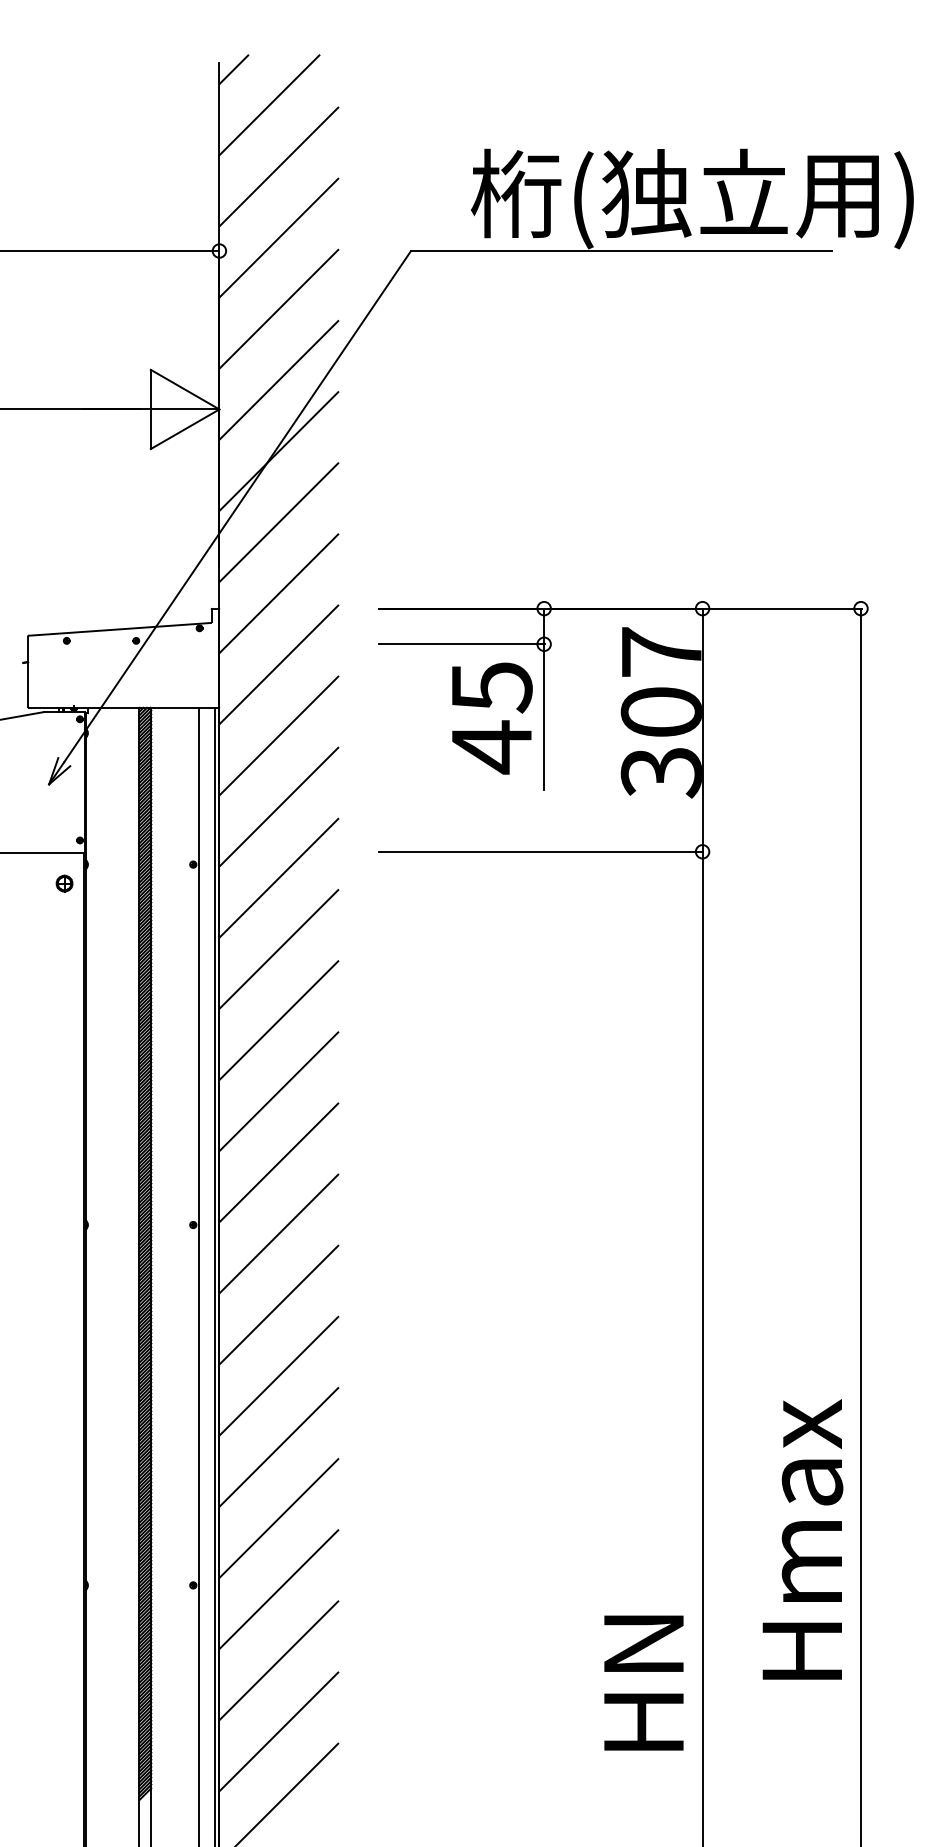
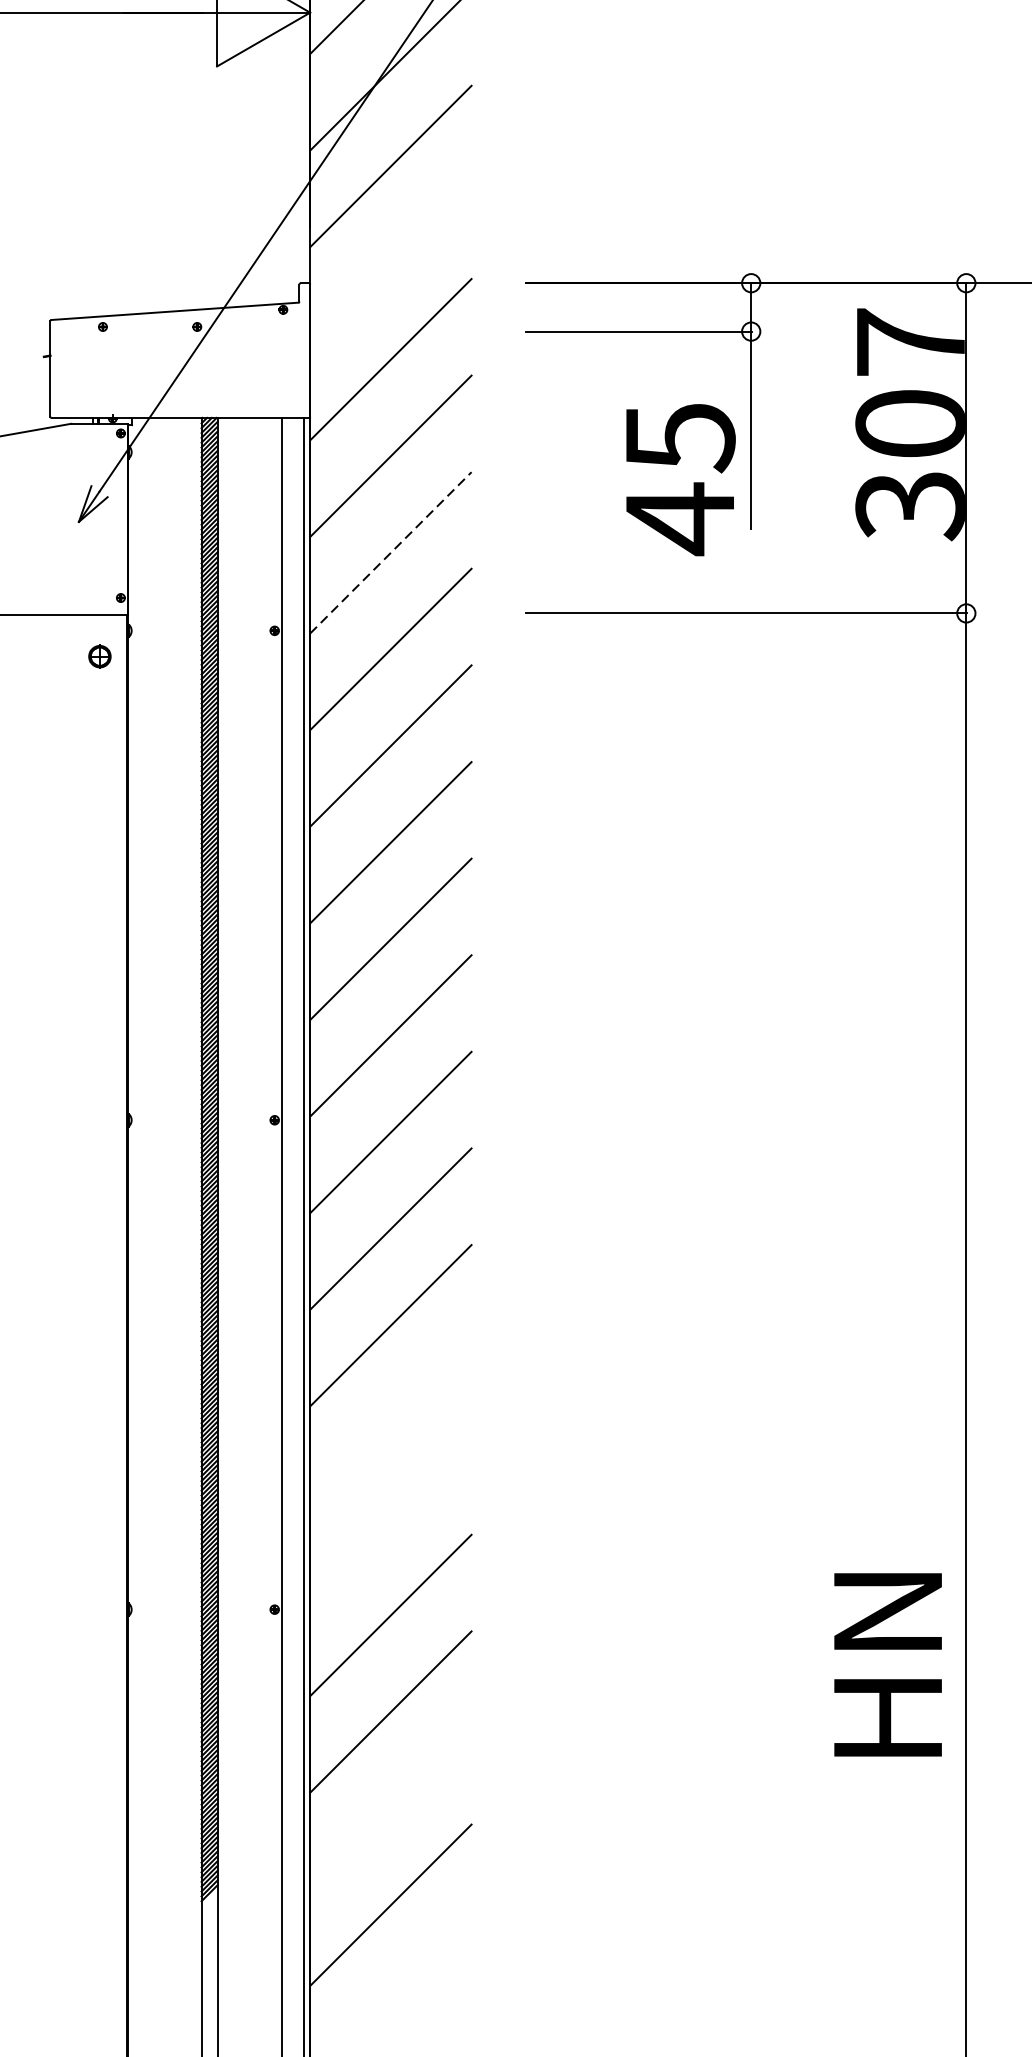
line: (278, 593) -> (390, 262), removed
text: (492, 718) -> (681, 479), moved
line: (279, 806) -> (391, 551), solid -> dashed
line: (278, 1447) -> (390, 1422), removed
line: (278, 1518) -> (390, 1518), removed
text: (643, 1682) -> (887, 1664), moved
line: (278, 1731) -> (390, 1808), removed

